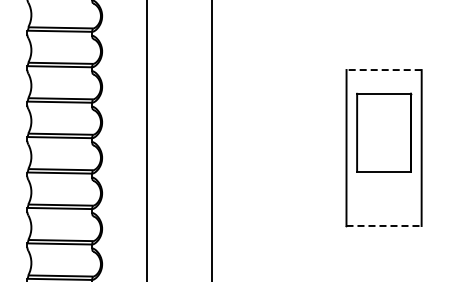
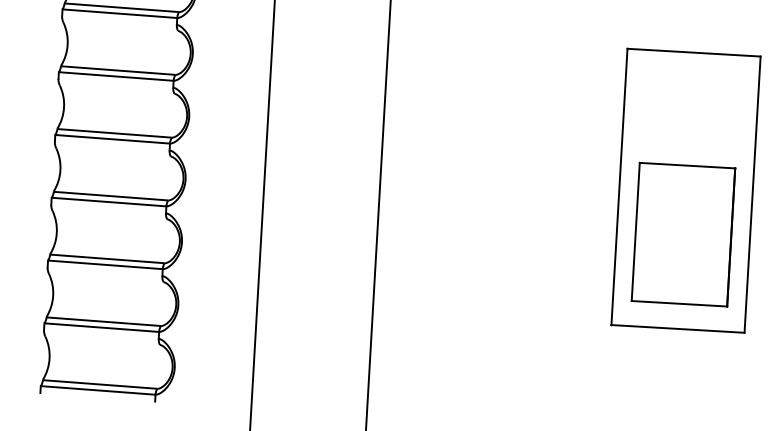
line: (384, 70) -> (694, 53), dashed -> solid
part: (384, 132) -> (684, 234), moved
line: (384, 225) -> (678, 328), dashed -> solid

